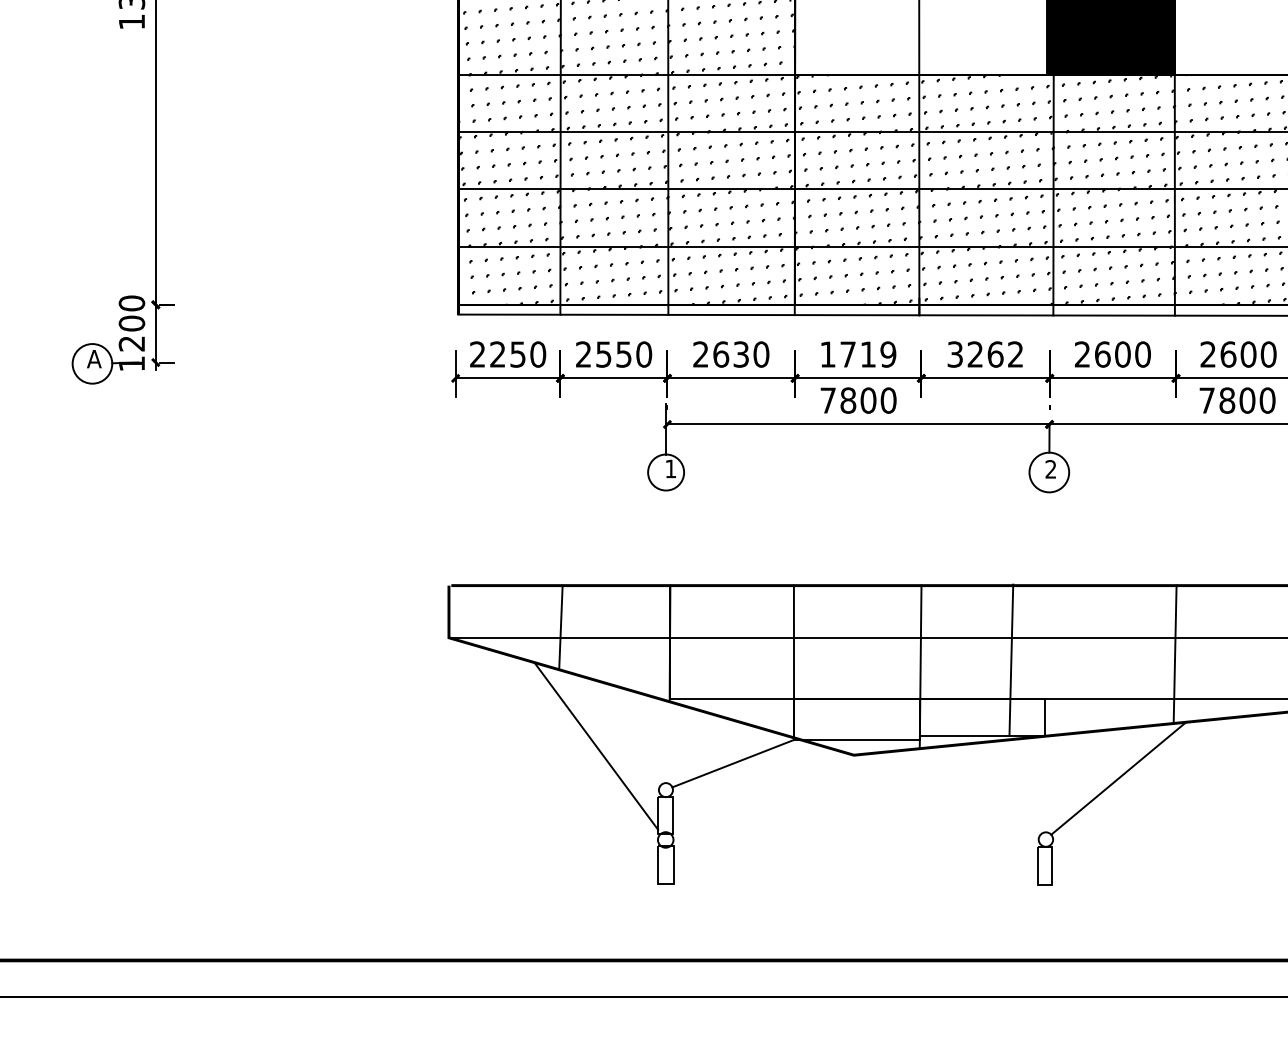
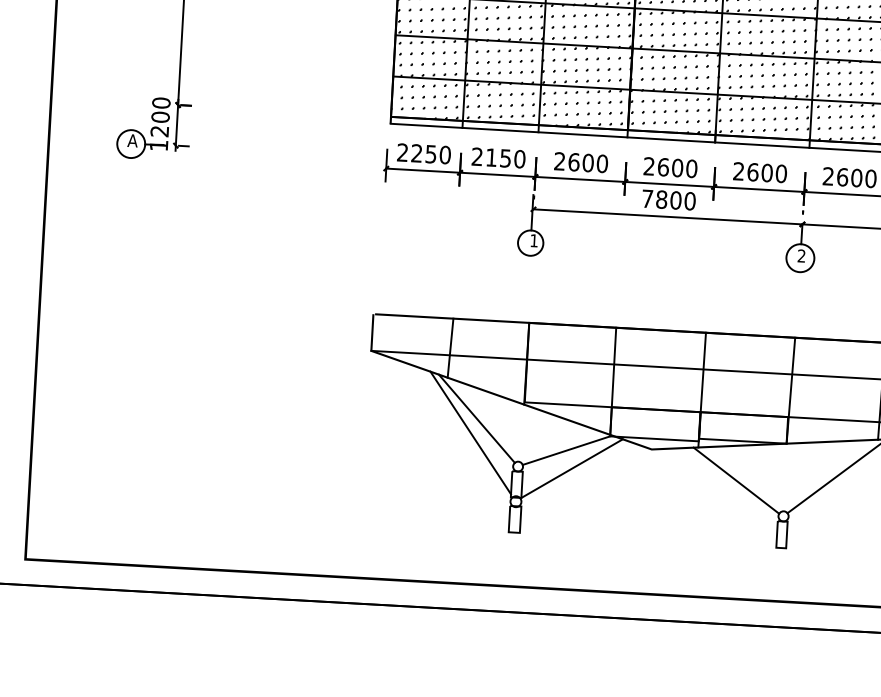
text: (603, 354) -> (491, 157), 2550 -> 2150
text: (741, 354) -> (588, 163), 2630 -> 2600
text: (858, 354) -> (670, 167), 1719 -> 2600
text: (985, 354) -> (760, 172), 3262 -> 2600
line: (1011, 659) -> (791, 390), moved
line: (603, 725) -> (476, 418), added
line: (742, 788) -> (572, 468), added
line: (976, 792) -> (736, 480), added

